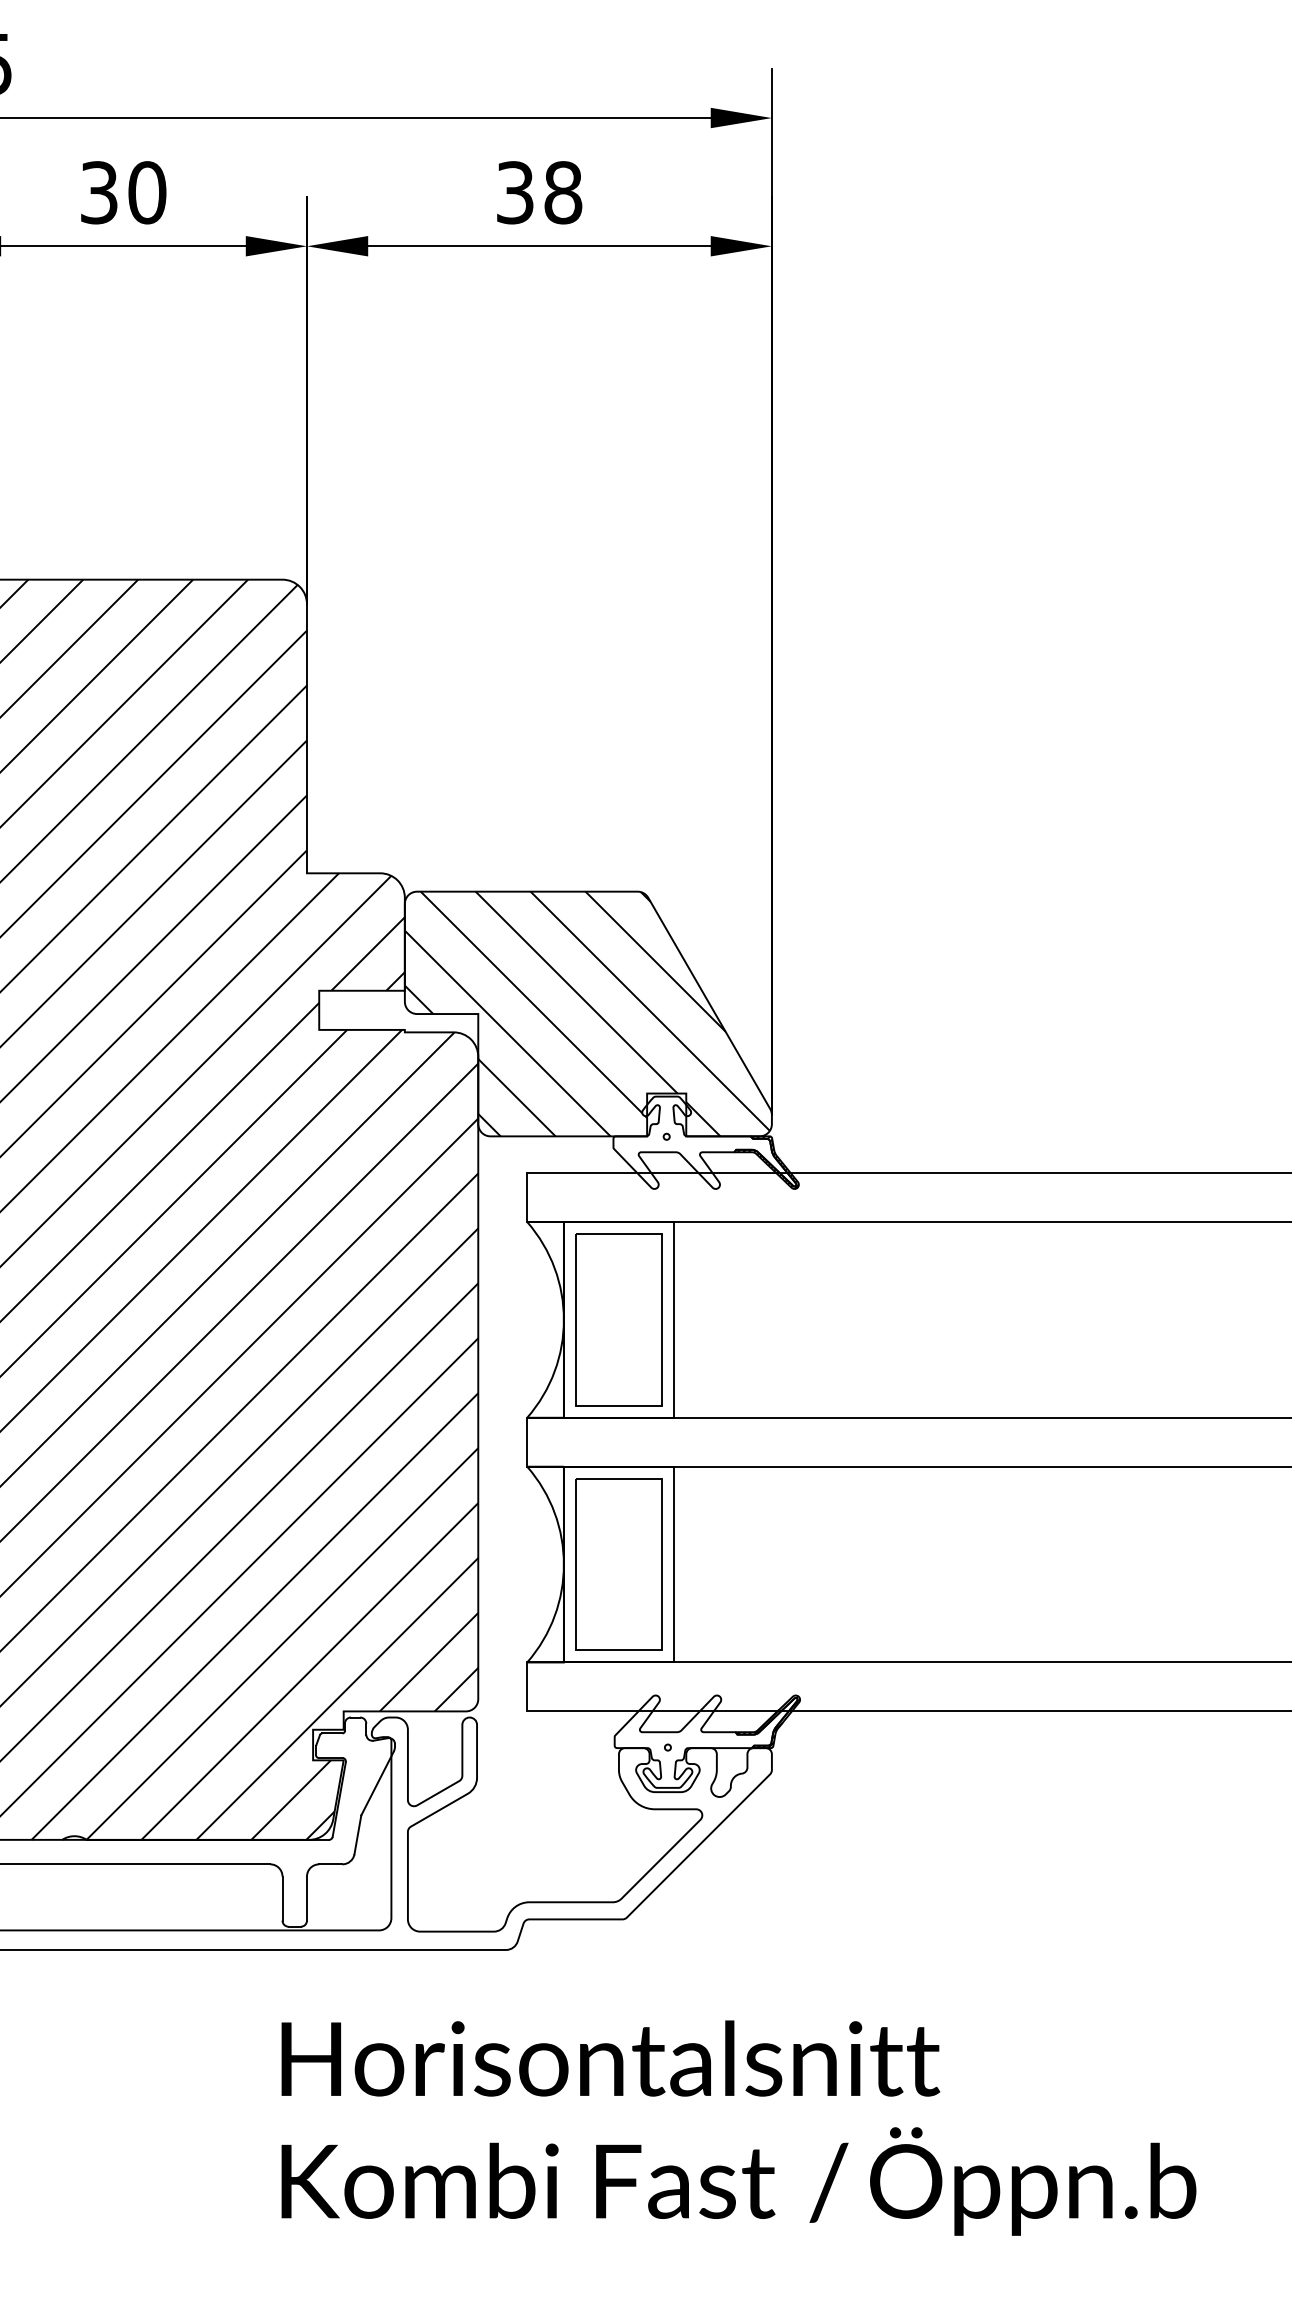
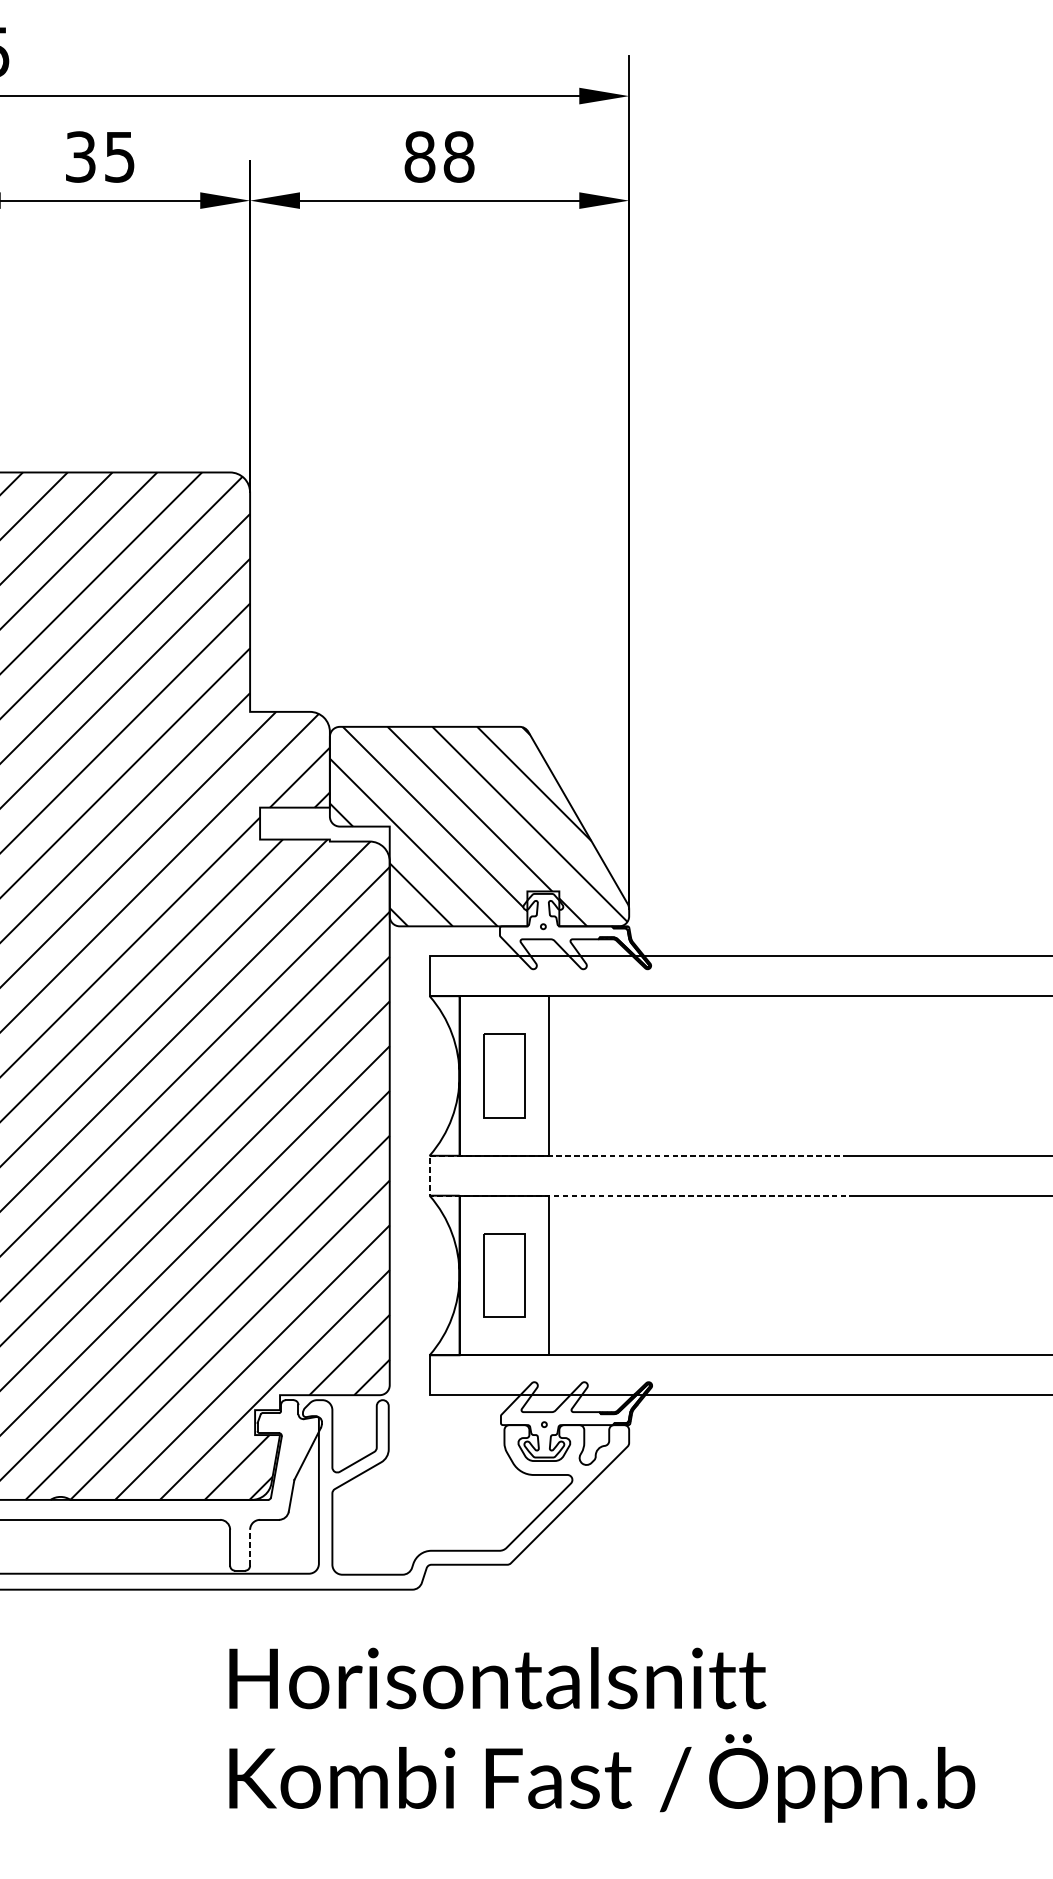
text: (147, 192) -> (120, 156), 30 -> 35
text: (515, 192) -> (420, 156), 38 -> 88
part: (618, 1319) -> (504, 1075), size x0.6
line: (527, 1442) -> (429, 1175), solid -> dashed
part: (618, 1564) -> (504, 1275), size x0.6
line: (306, 1898) -> (249, 1547), solid -> dashed

